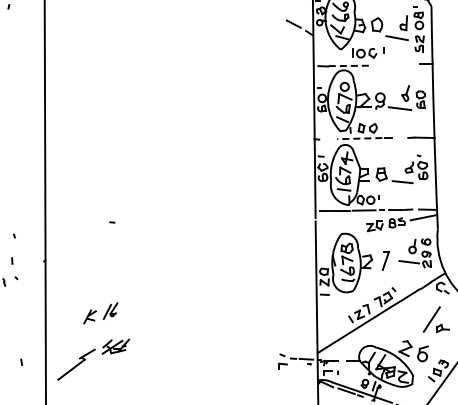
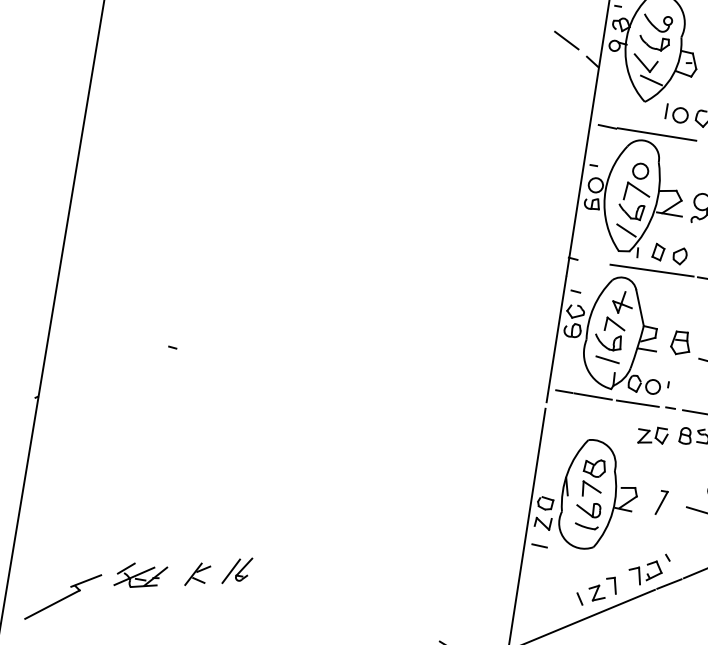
line: (350, 65) -> (657, 133), dashed -> solid
line: (359, 138) -> (651, 270), dashed -> solid
part: (385, 260) -> (661, 501), size x0.71
part: (100, 313) -> (218, 572), moved

